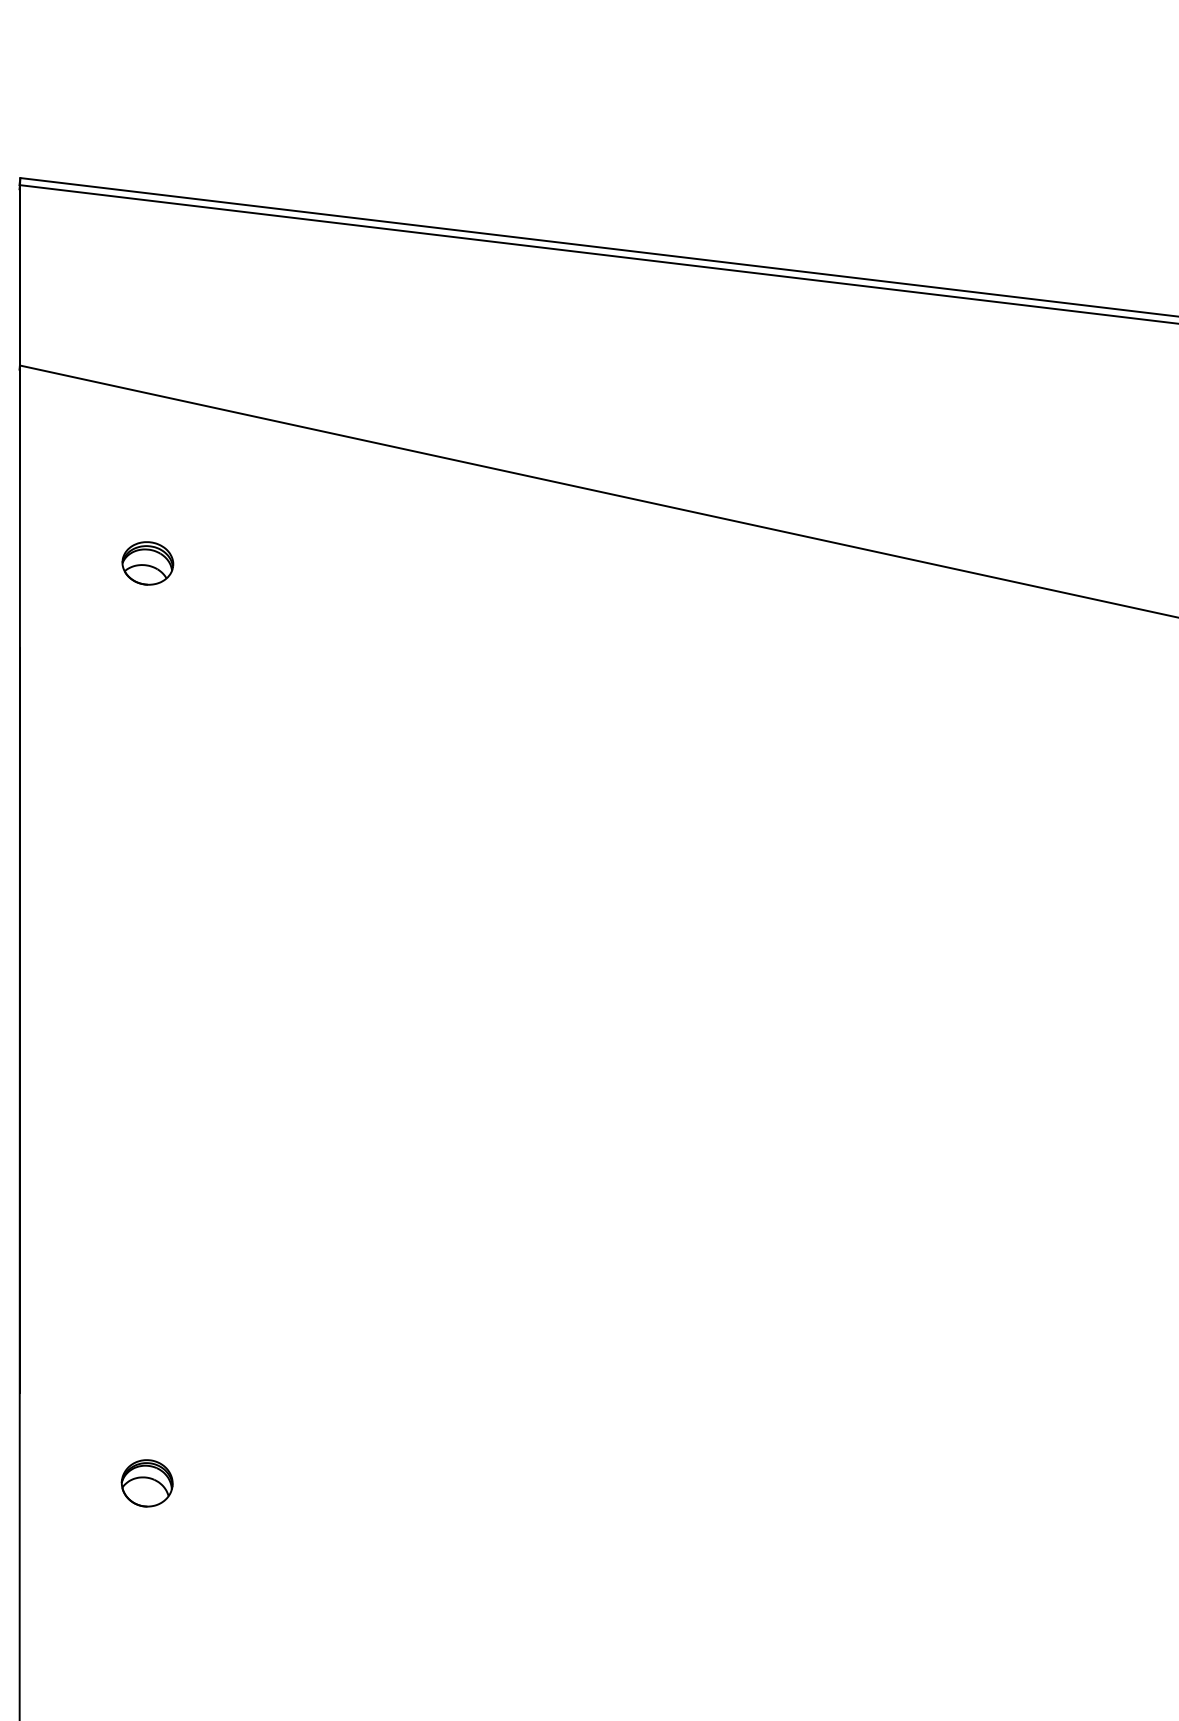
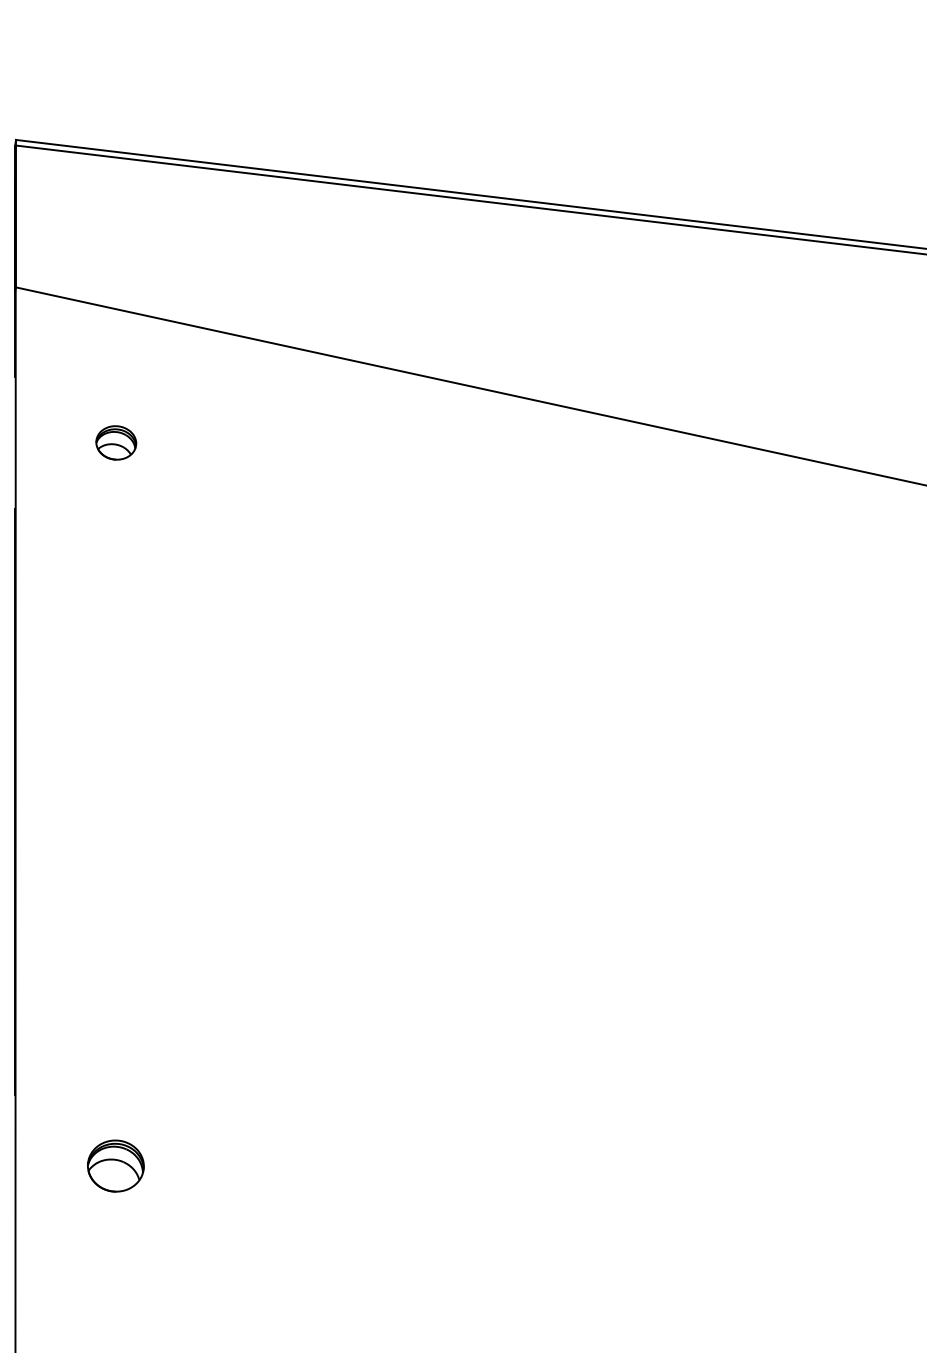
part: (146, 1483) -> (115, 1166), size x1.4

